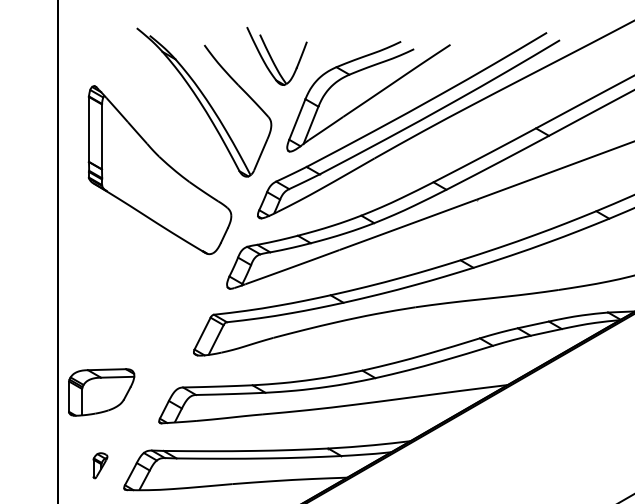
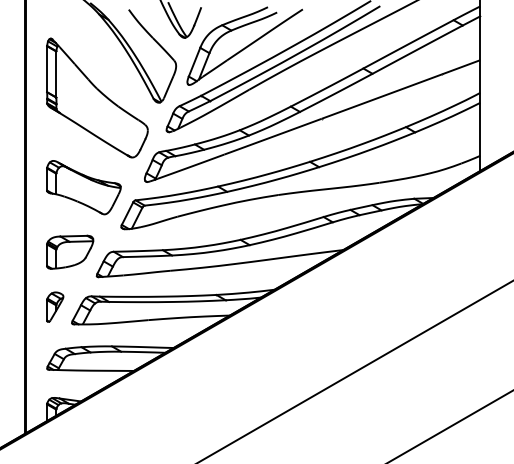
part: (140, 296) -> (83, 187), added
part: (102, 391) -> (70, 251), moved
part: (100, 464) -> (55, 306), size x1.67

